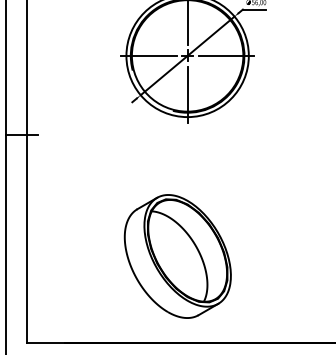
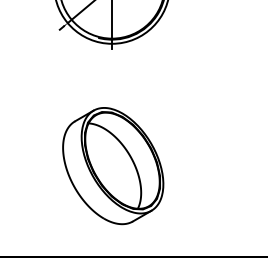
part: (177, 256) -> (112, 166), moved

